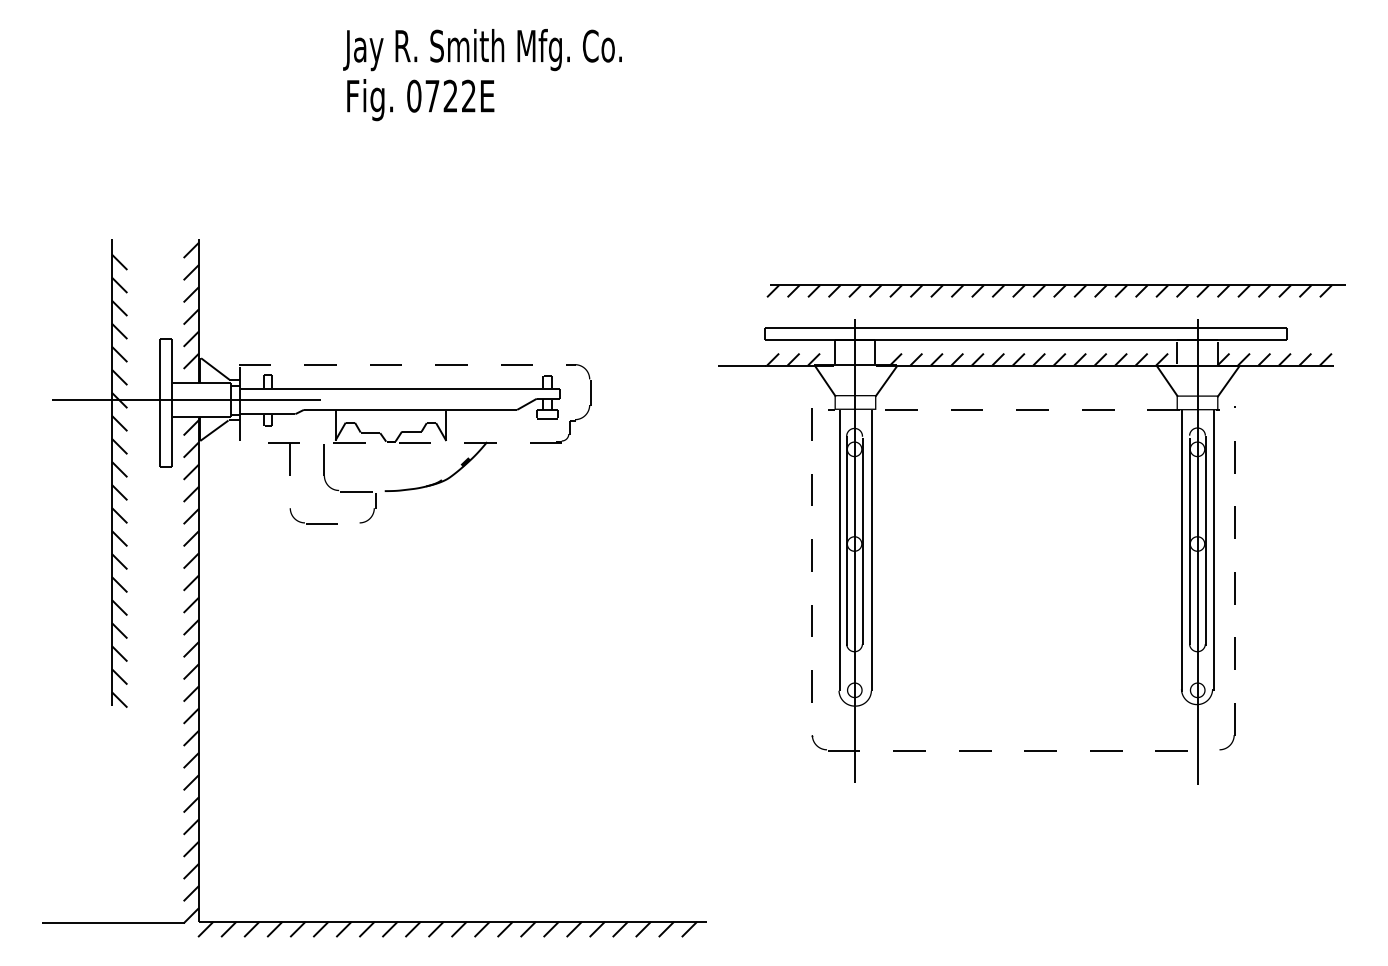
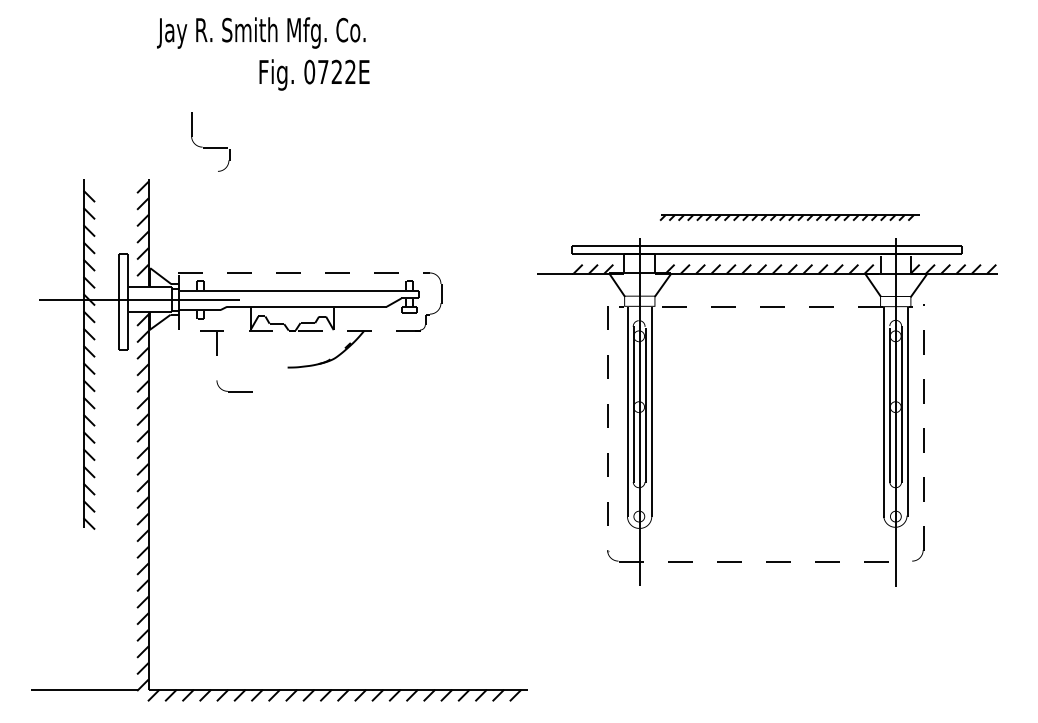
text: (482, 50) -> (261, 33), moved
part: (1055, 290) -> (789, 217), size x0.6
part: (349, 491) -> (210, 147), moved

